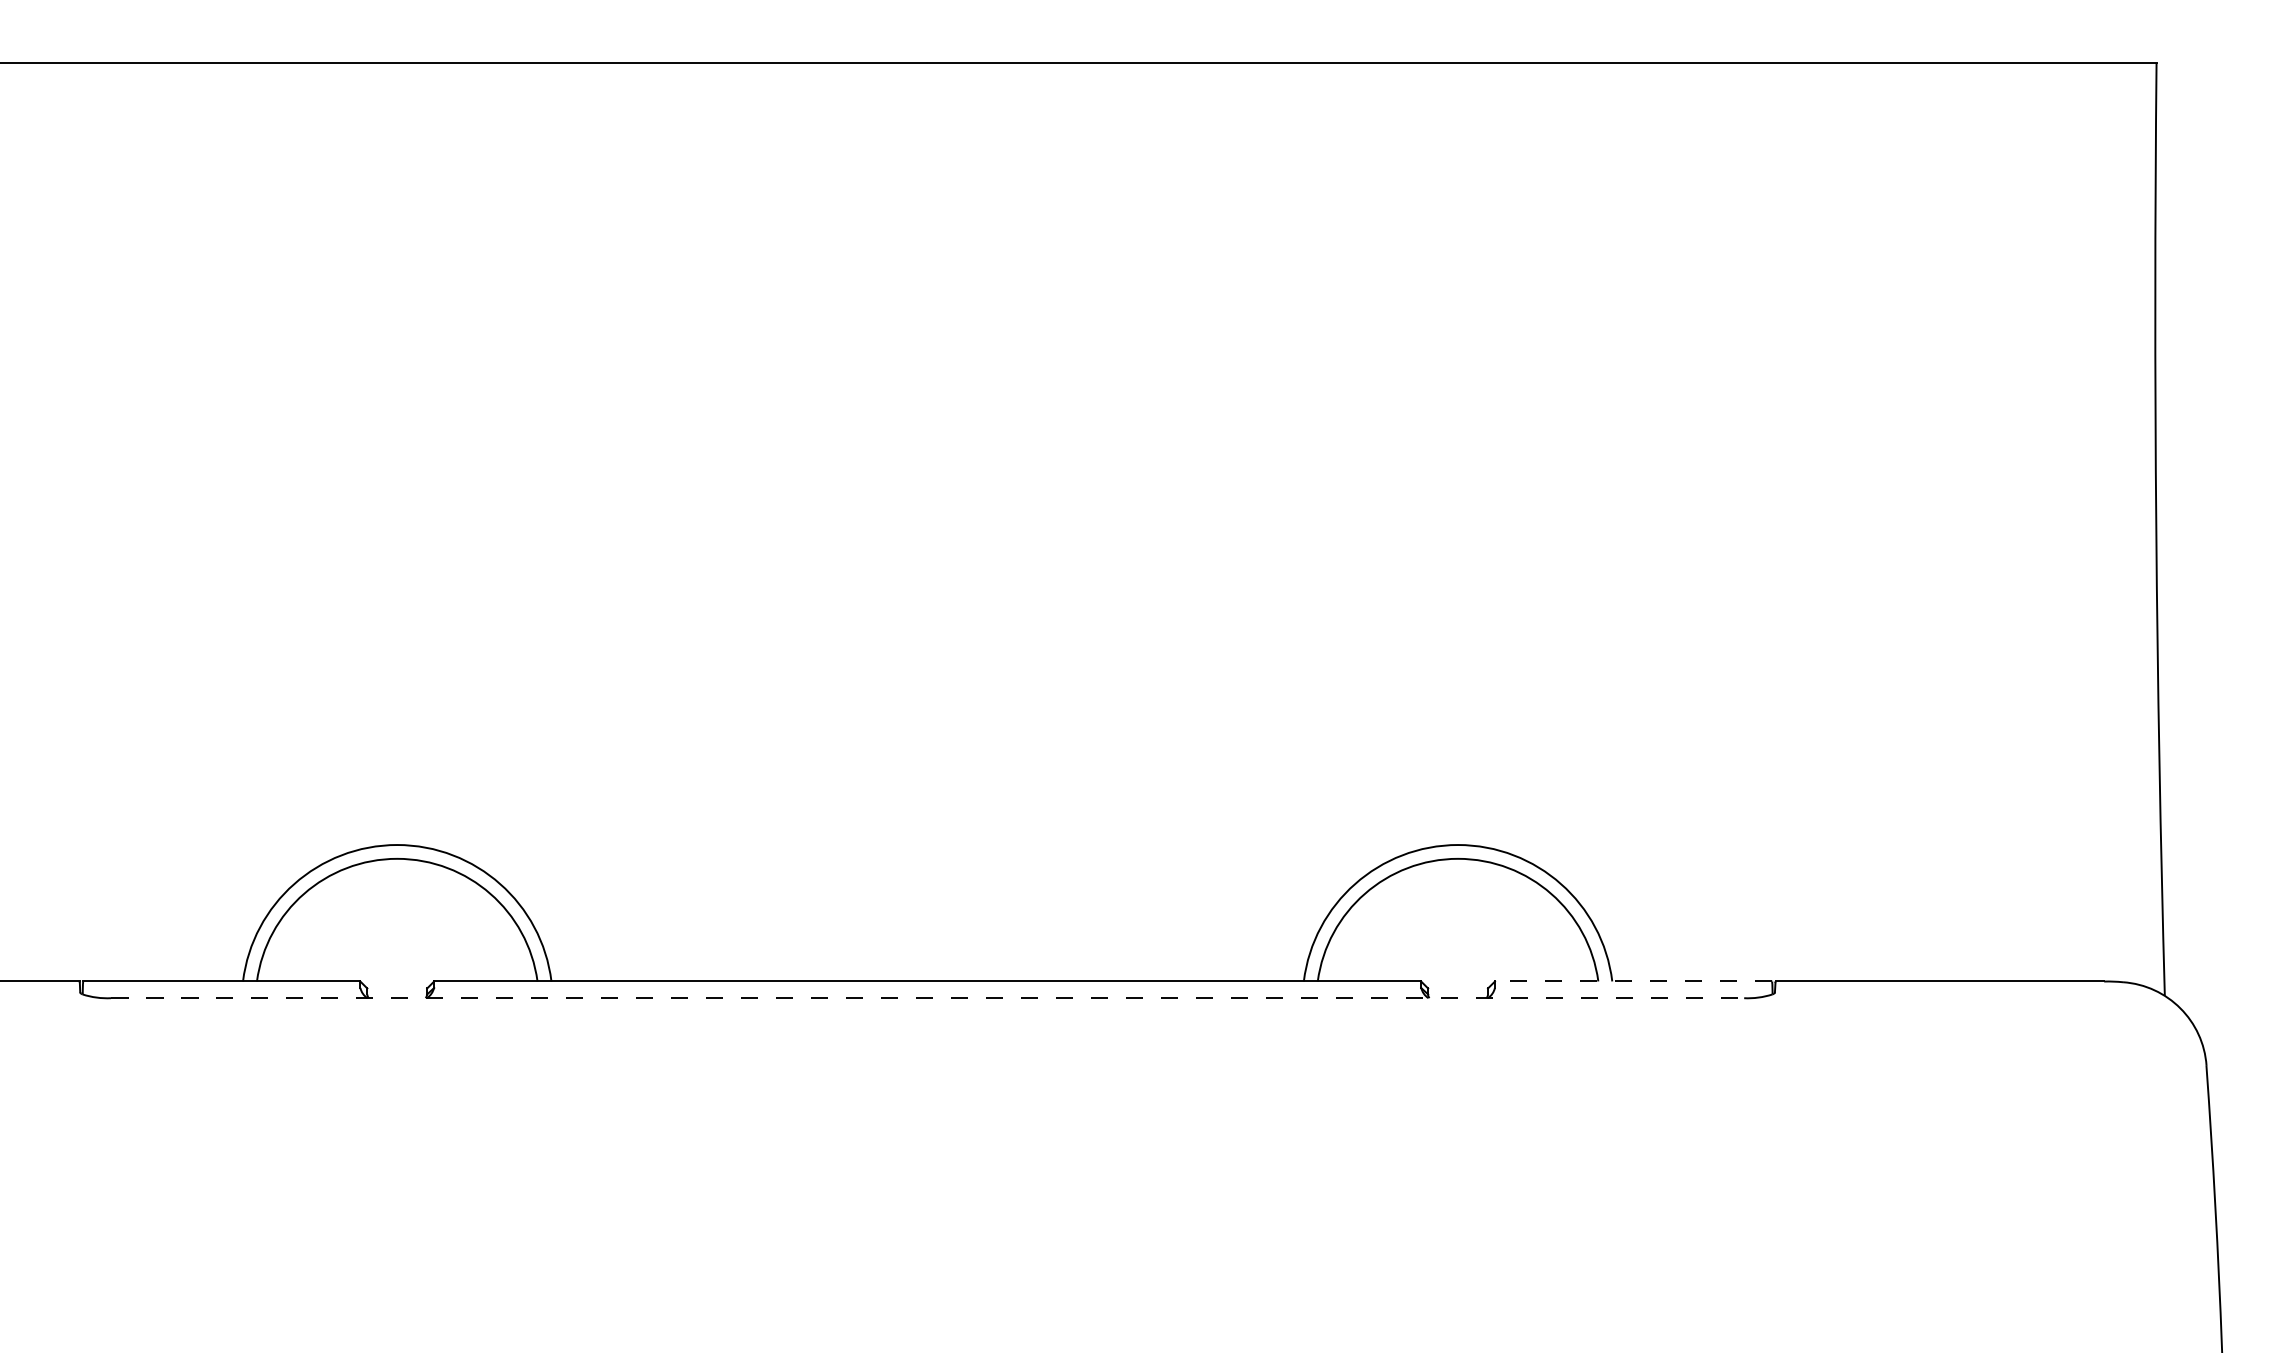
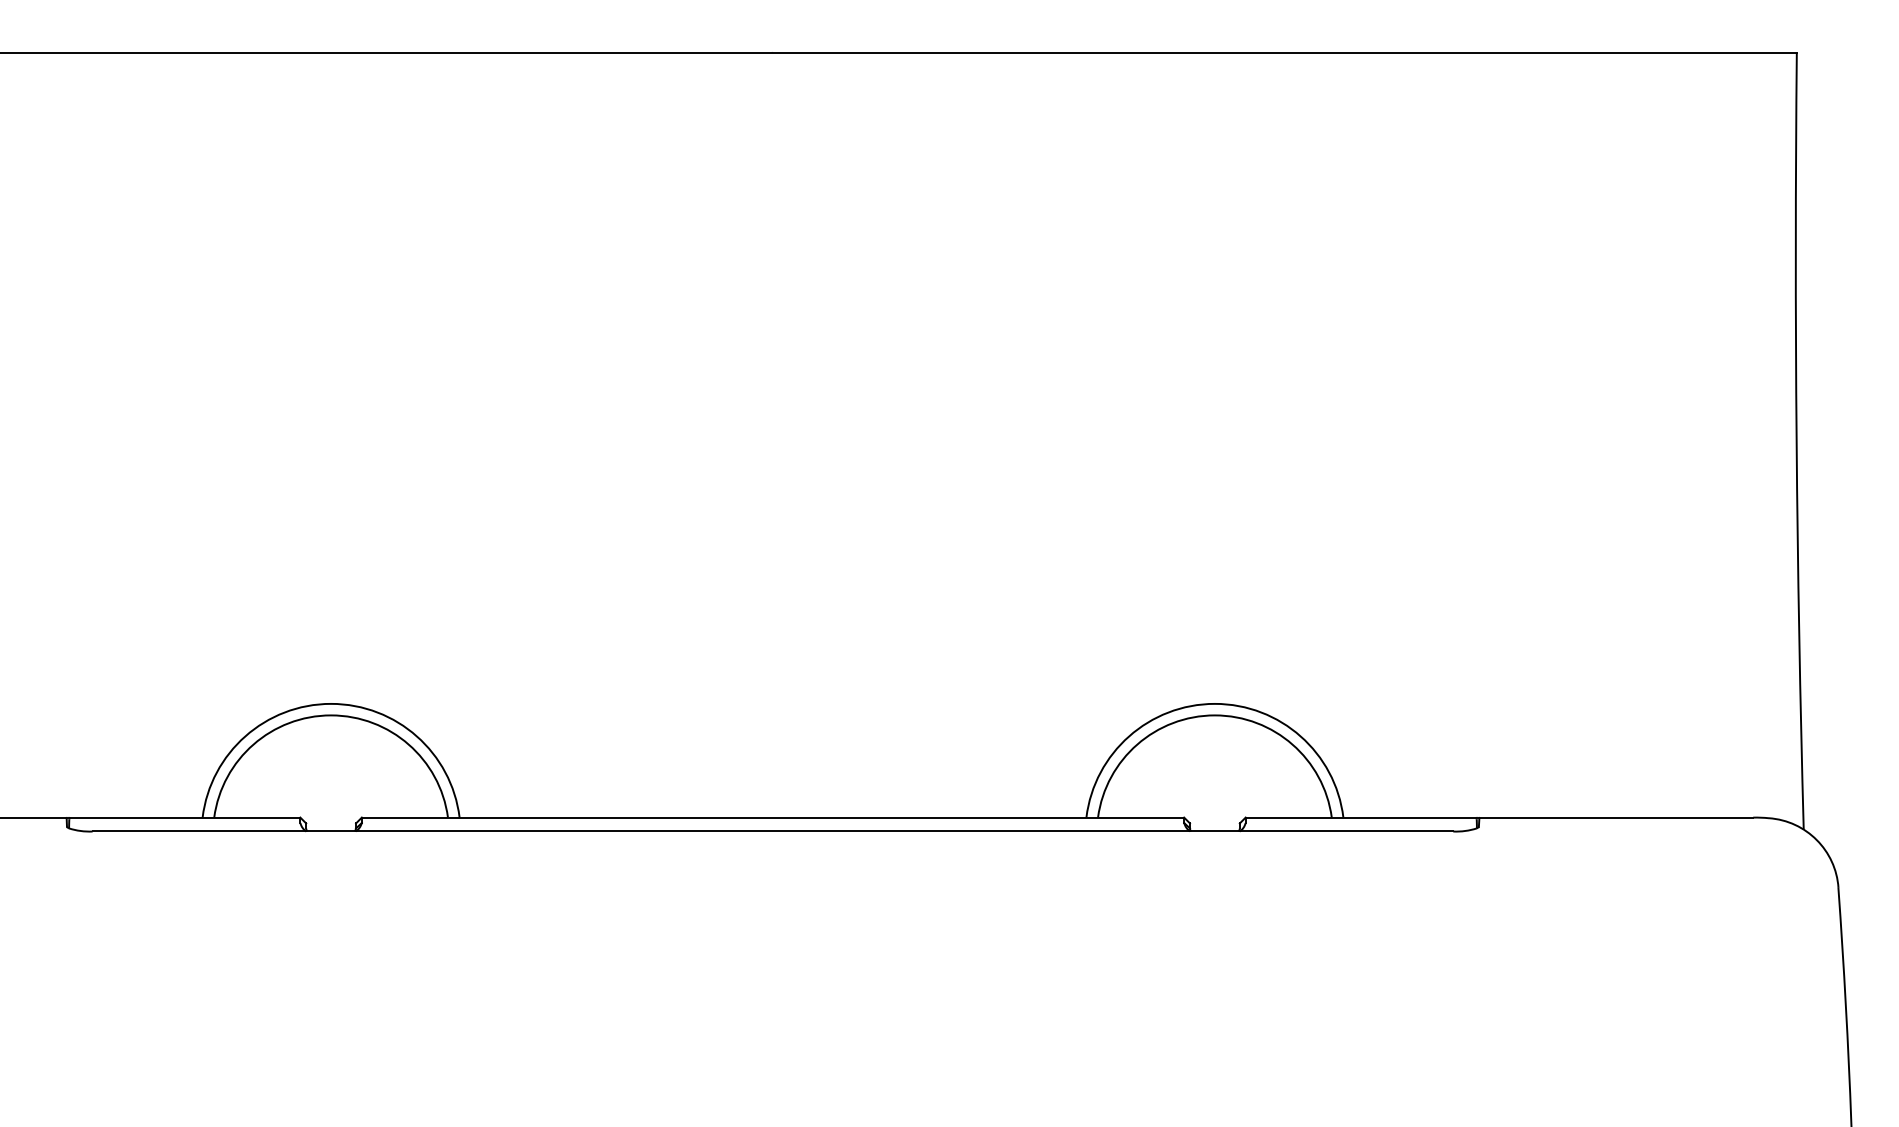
line: (1632, 981) -> (1360, 817), dashed -> solid
line: (928, 998) -> (773, 831), dashed -> solid

